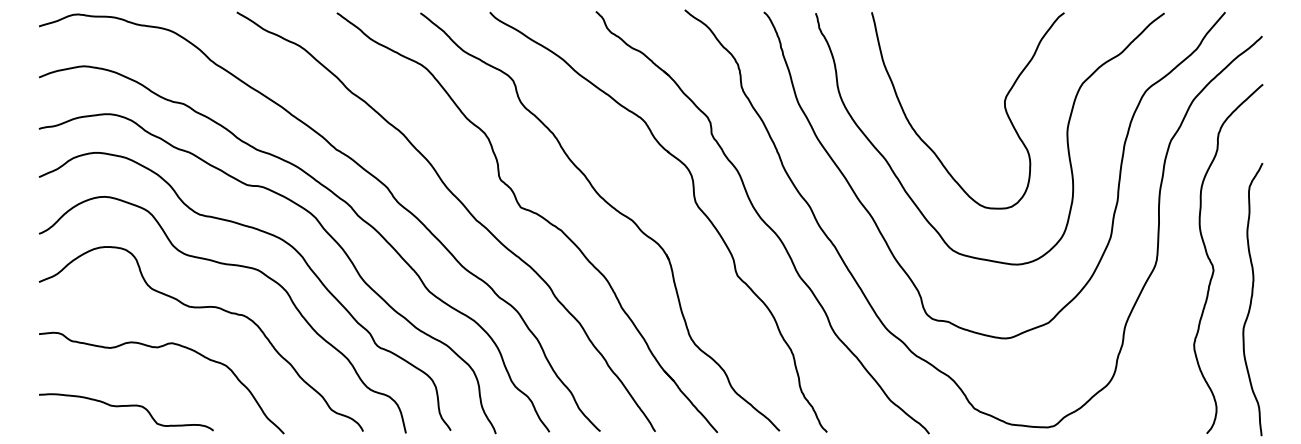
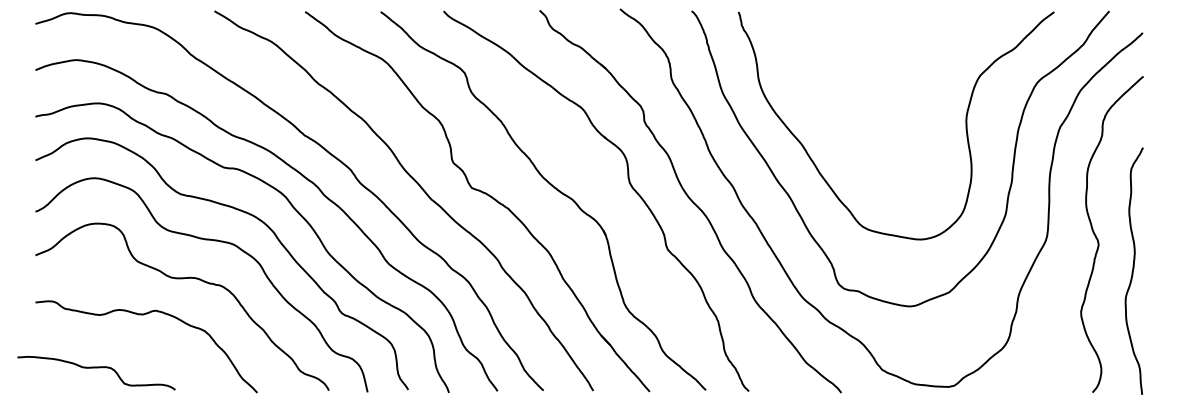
curve: (1004, 109) -> (909, 99), removed
curve: (126, 406) -> (96, 368), moved

